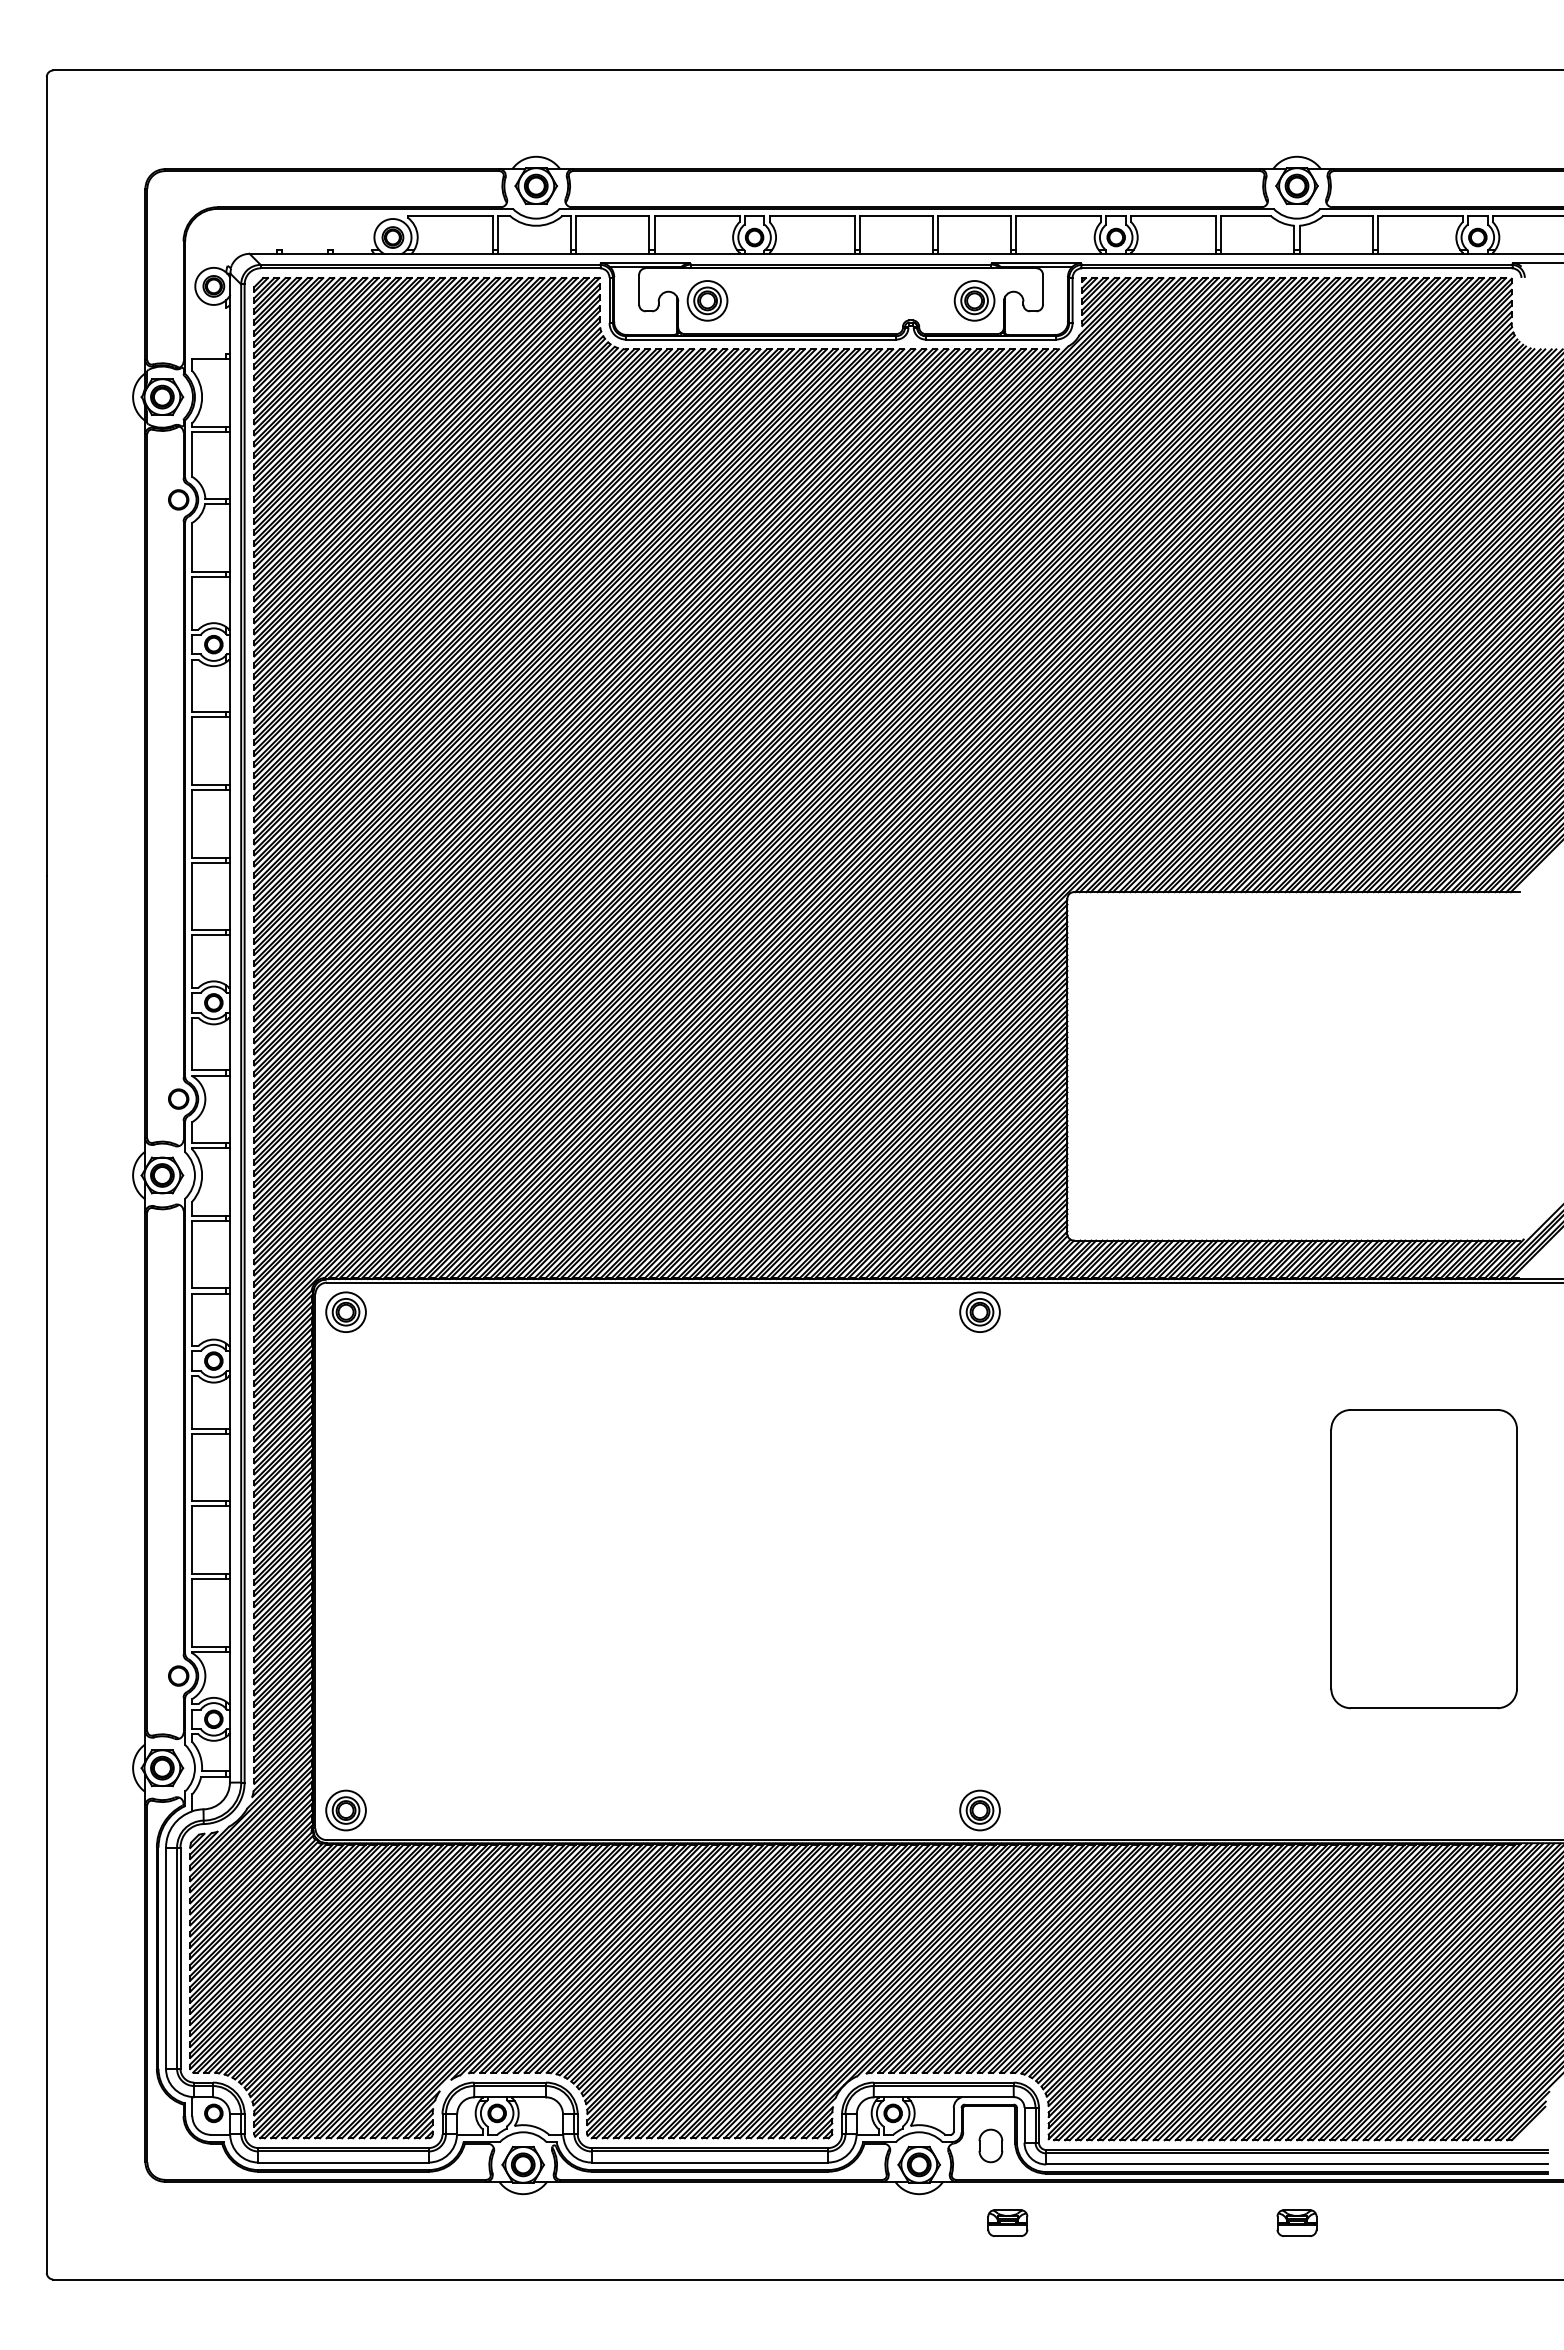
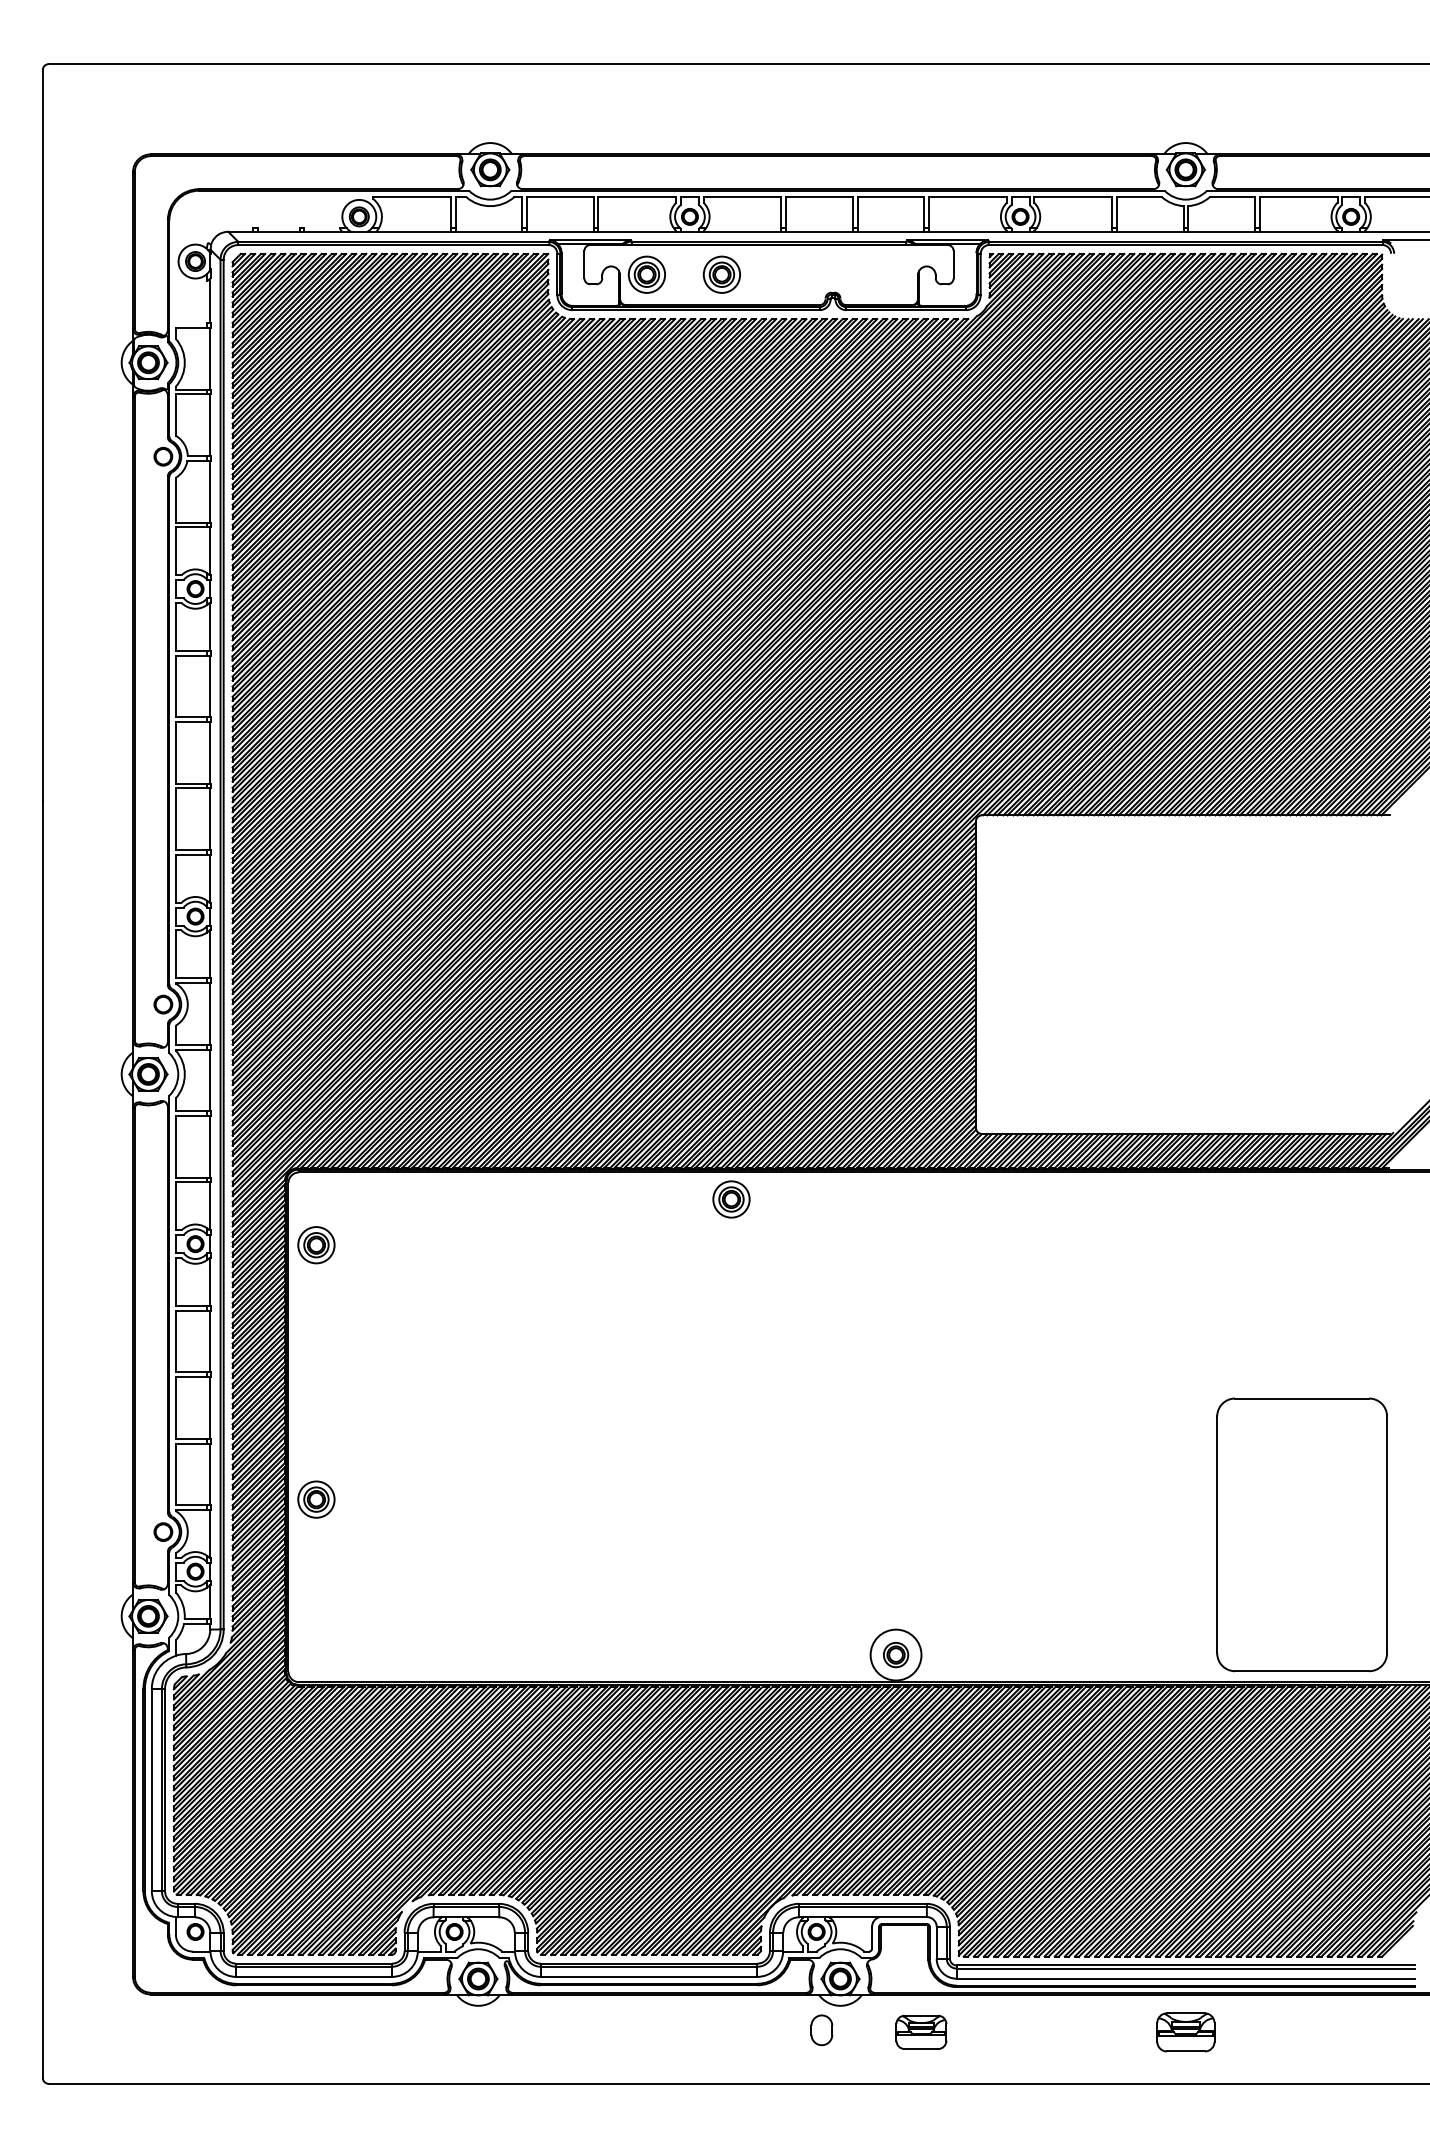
part: (974, 300) -> (721, 274), moved
part: (345, 1311) -> (315, 1244), moved
part: (979, 1311) -> (731, 1198), moved
part: (1423, 1559) -> (1301, 1535), moved
part: (345, 1810) -> (315, 1499), moved
circle: (979, 1810) -> (895, 1655), size x1.4
part: (990, 2145) -> (821, 2029), moved
part: (1007, 2222) -> (921, 2031), size x1.4
part: (1296, 2222) -> (1185, 2031), size x1.6

